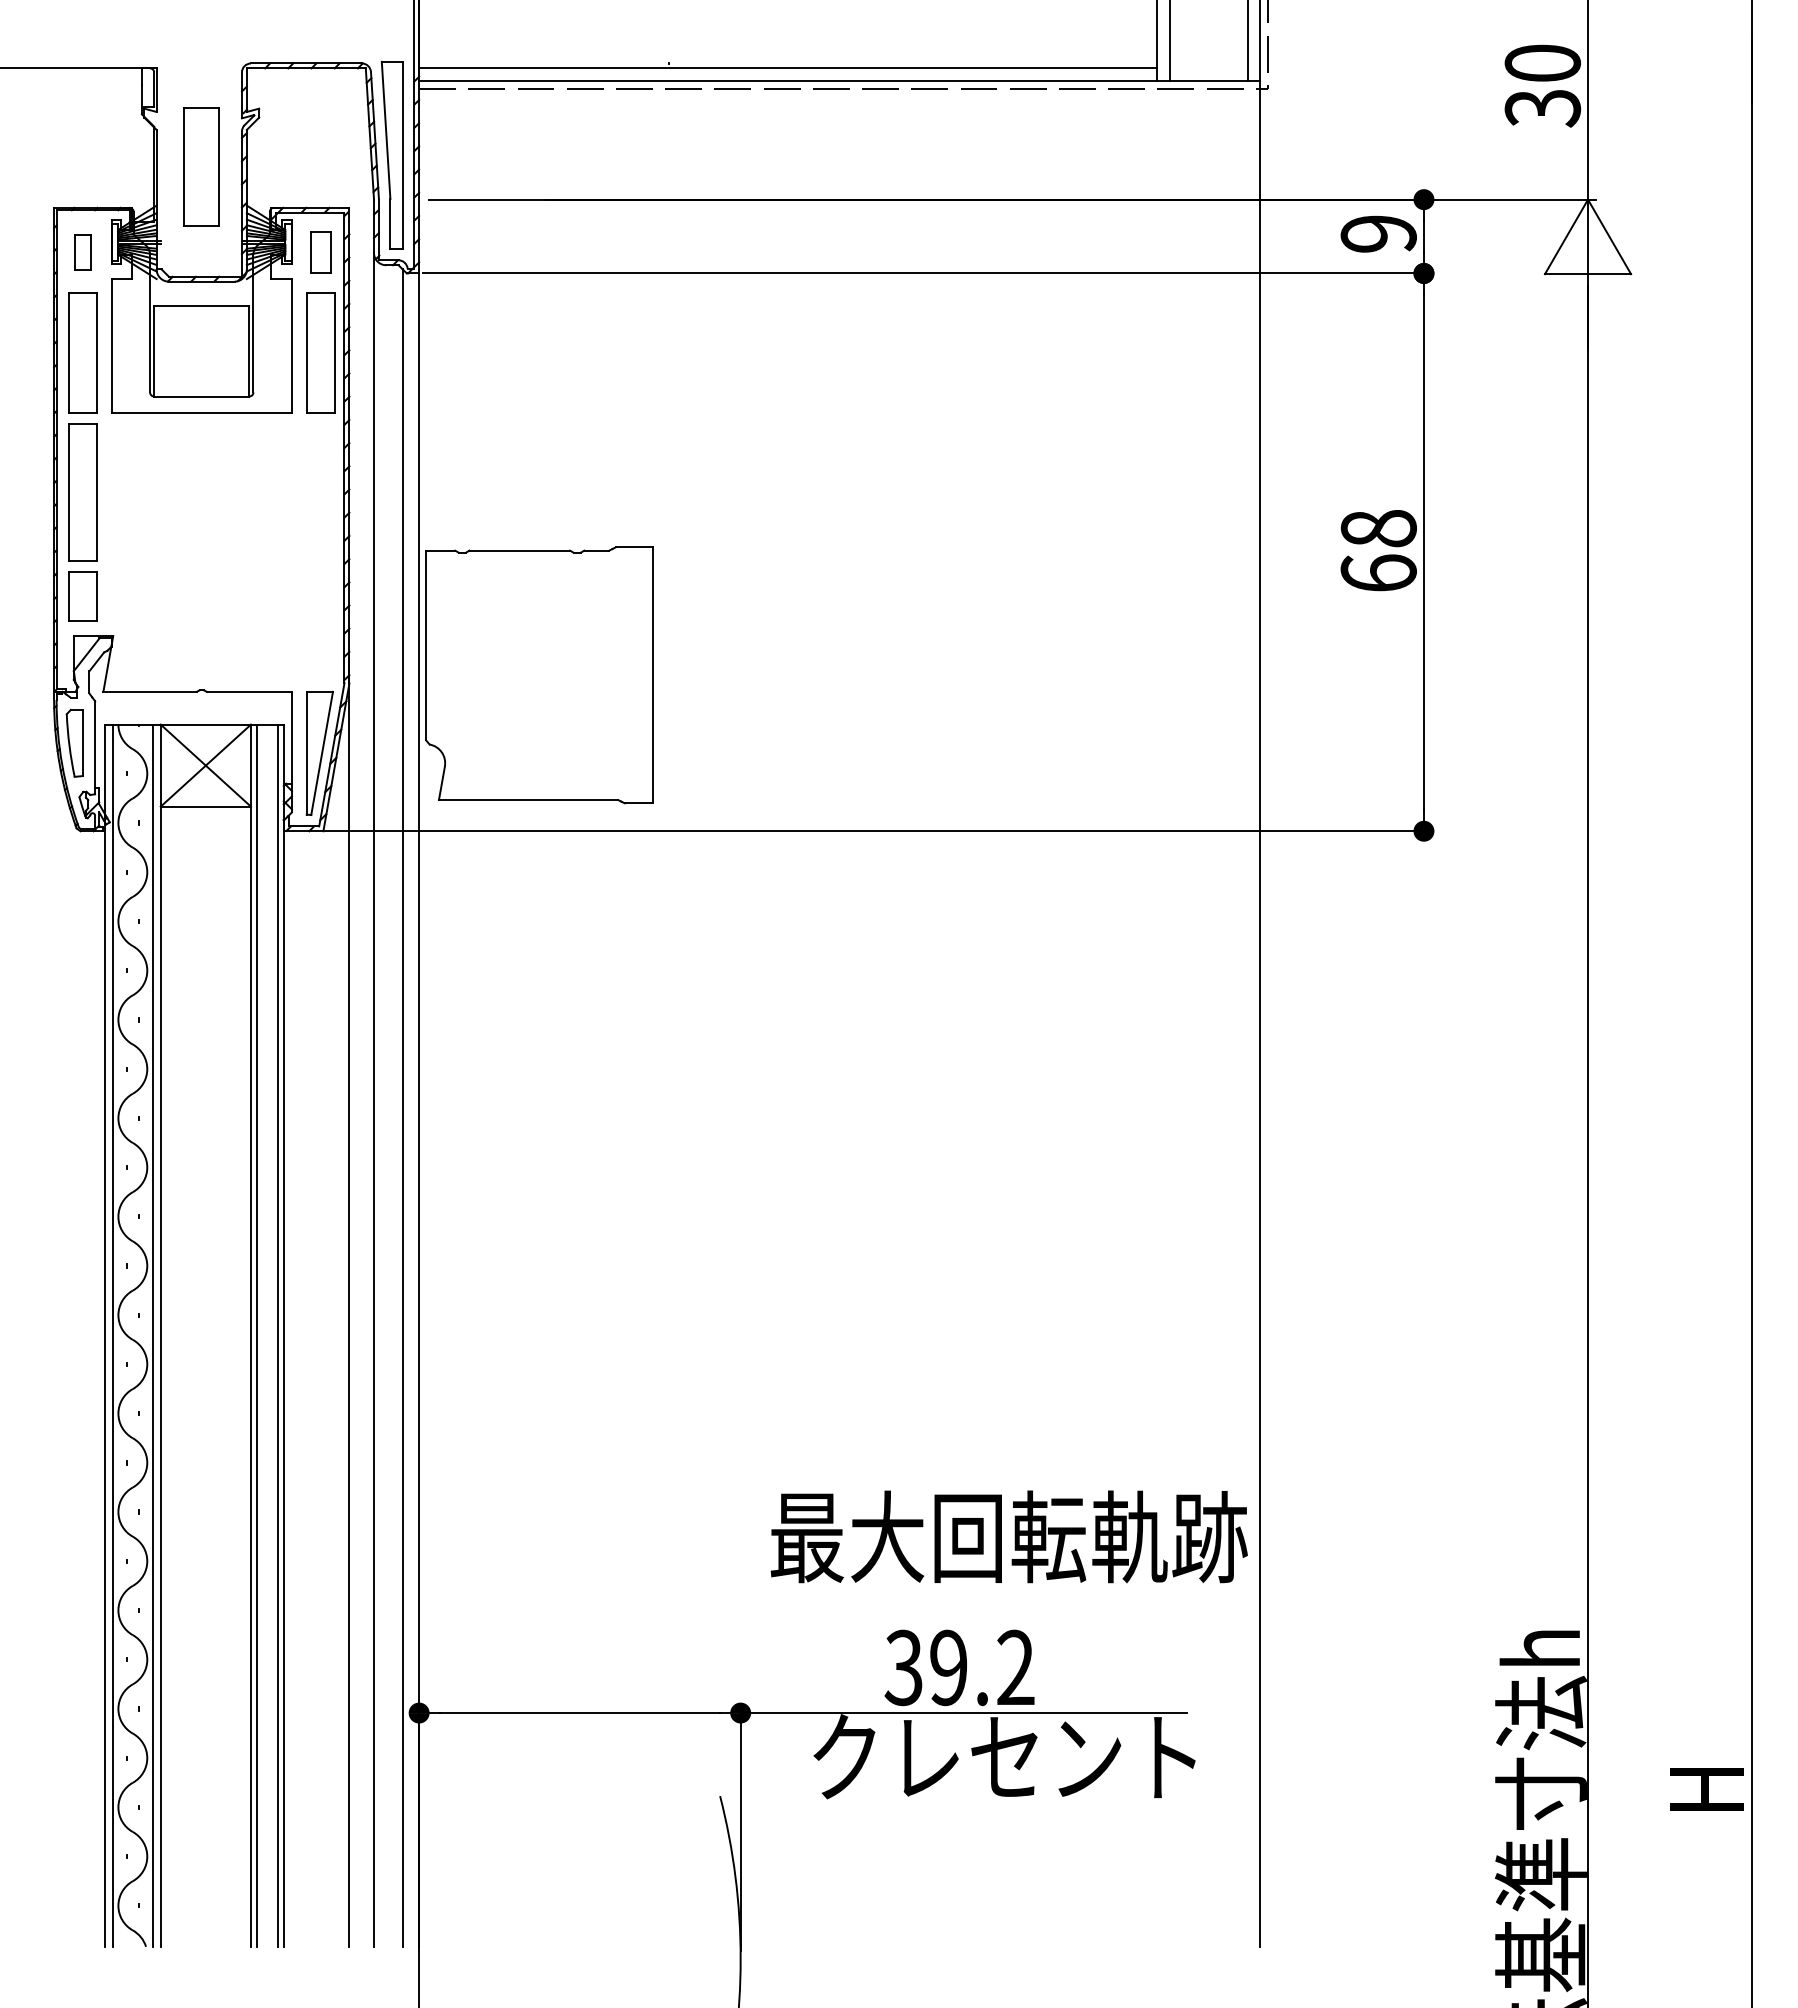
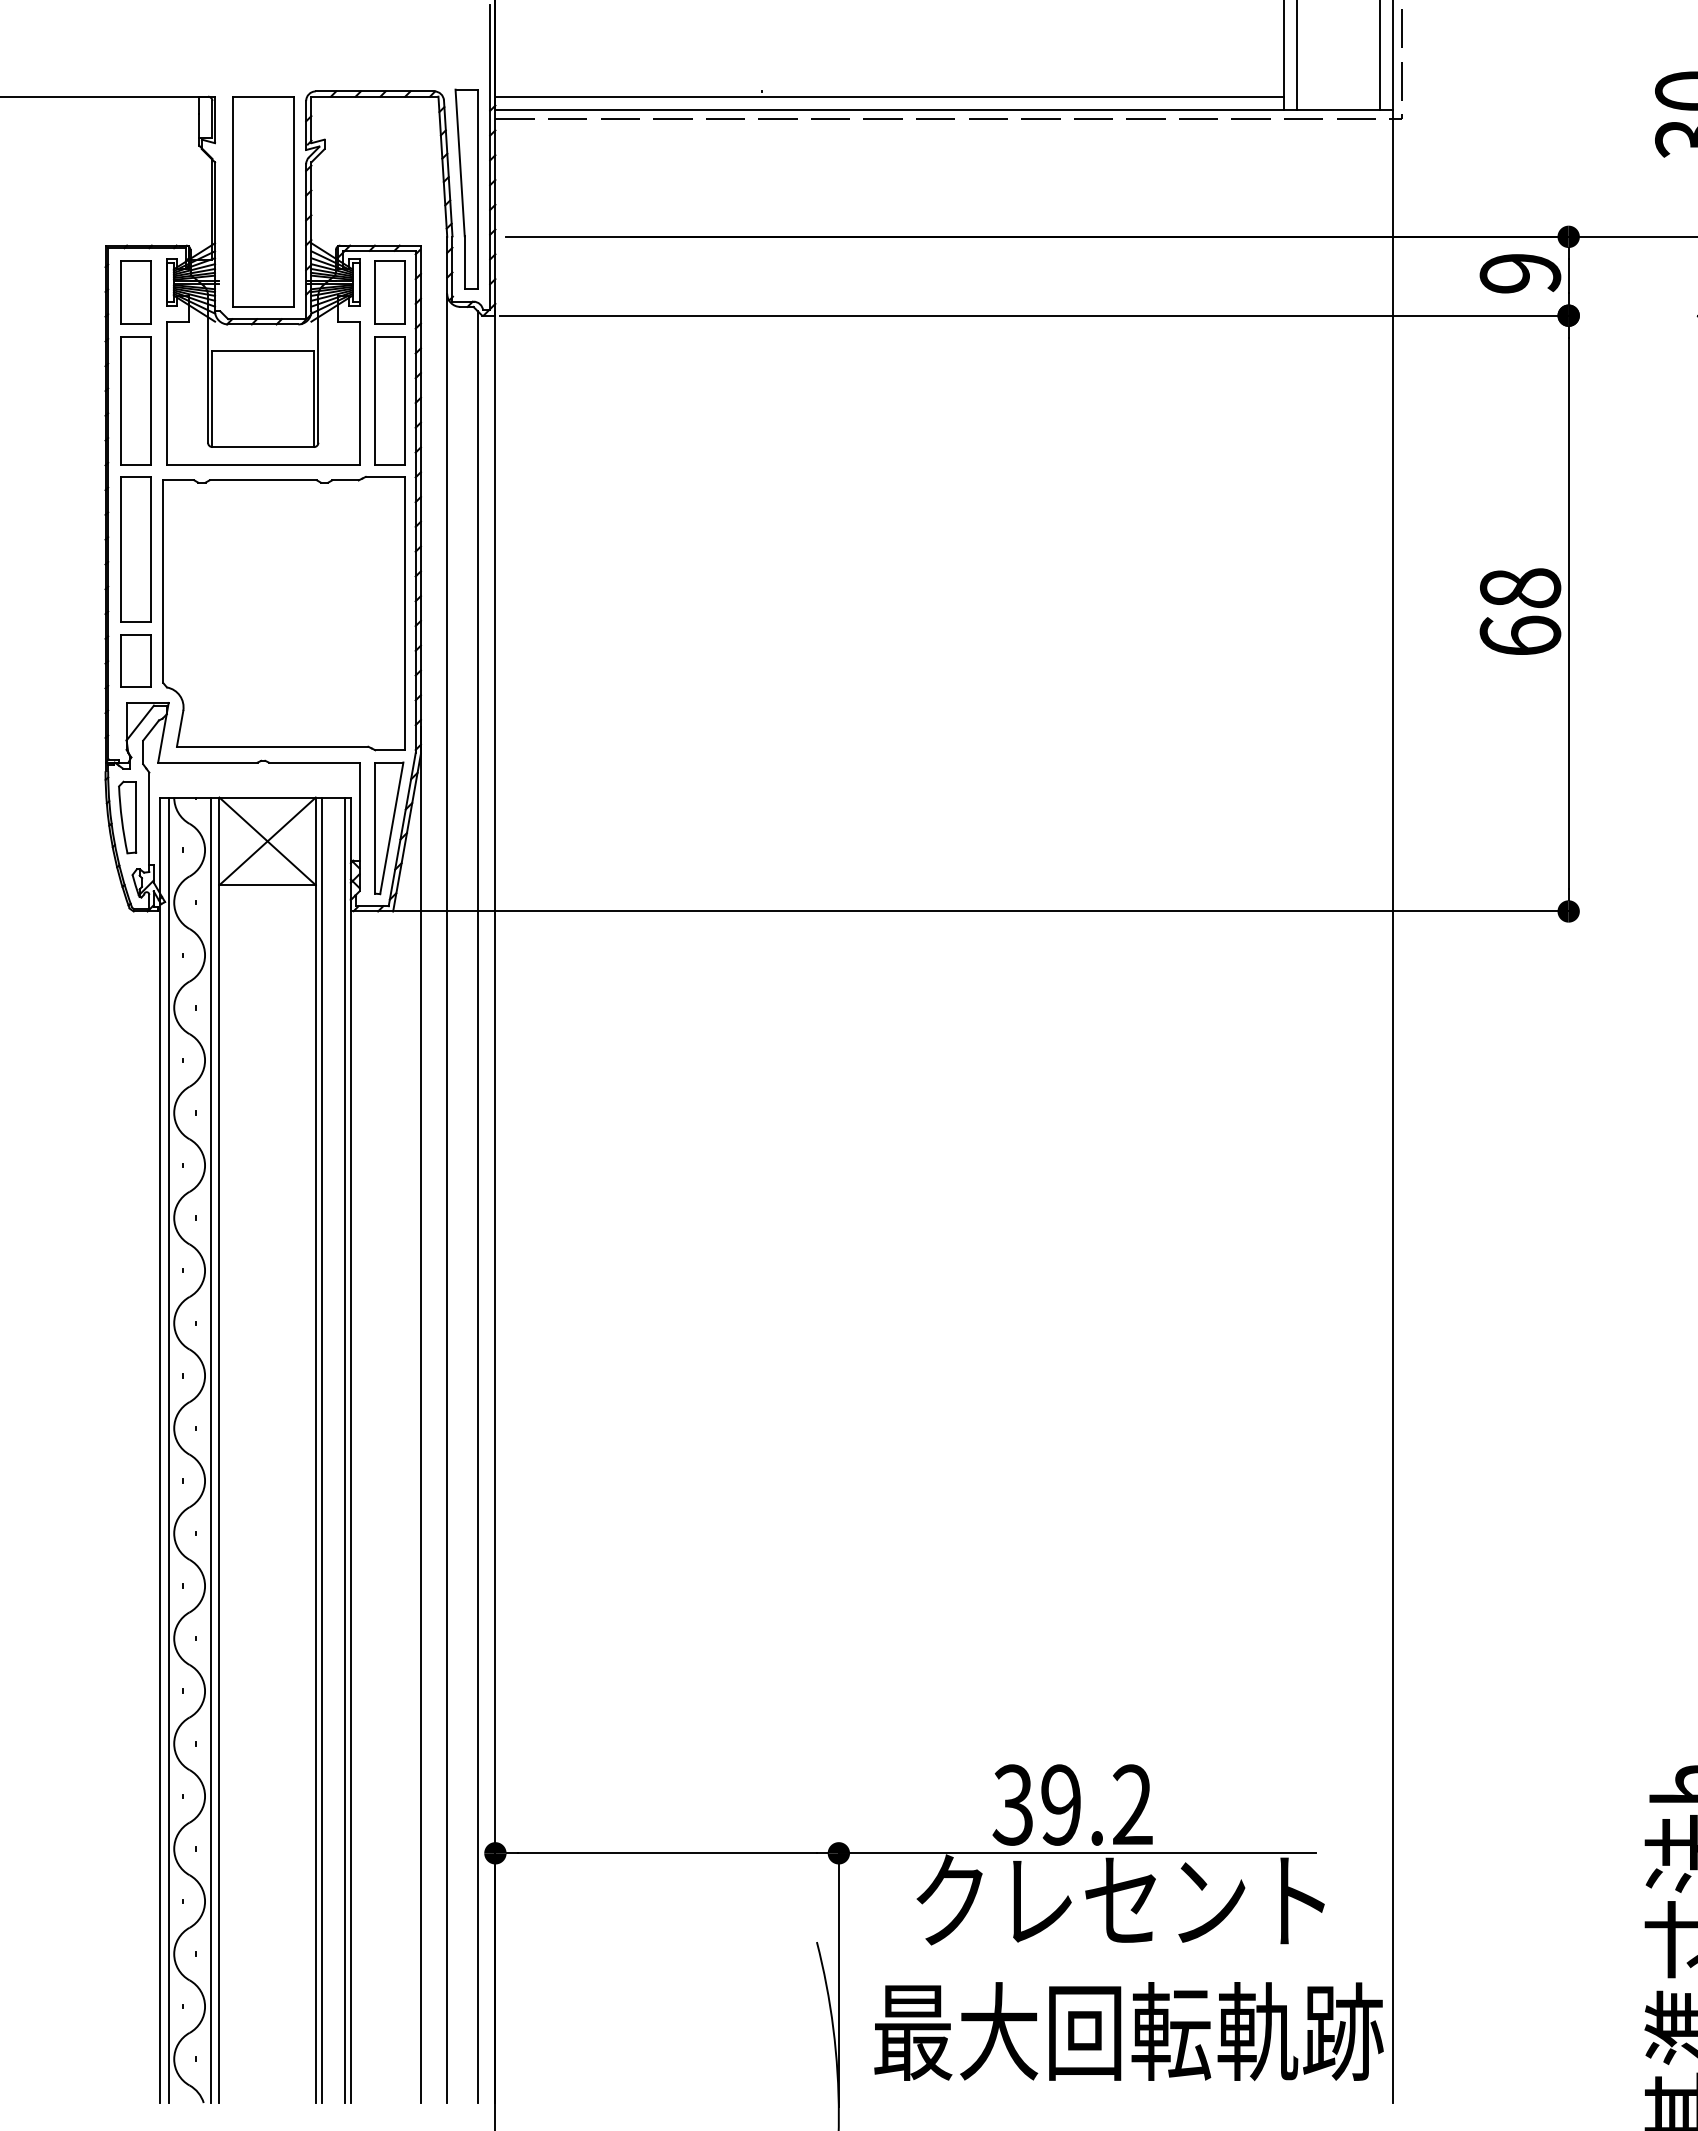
part: (201, 166) -> (262, 201), size x1.67
part: (82, 252) -> (135, 293), size x1.67
part: (320, 252) -> (390, 293), size x1.43
part: (539, 675) -> (284, 613), moved
text: (1008, 1536) -> (1128, 2031), moved

